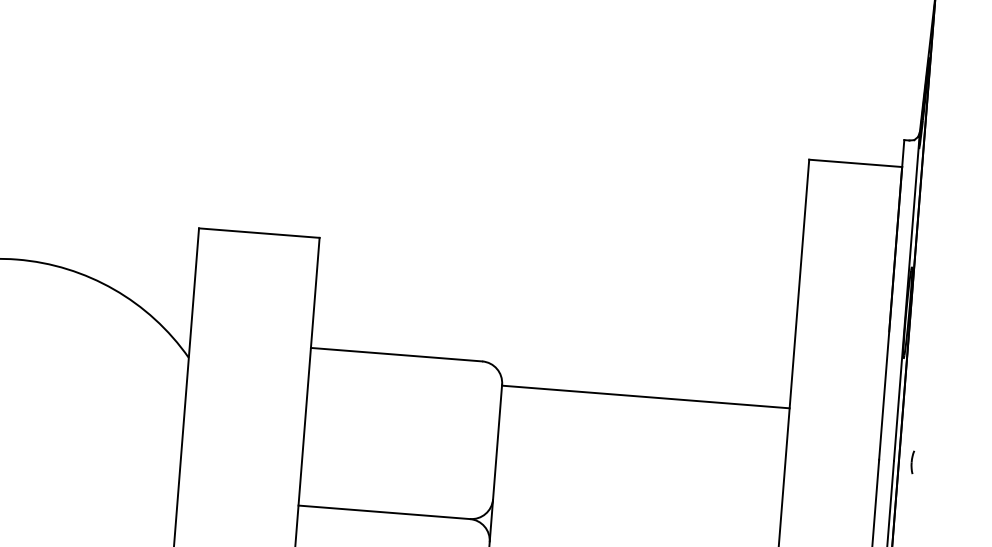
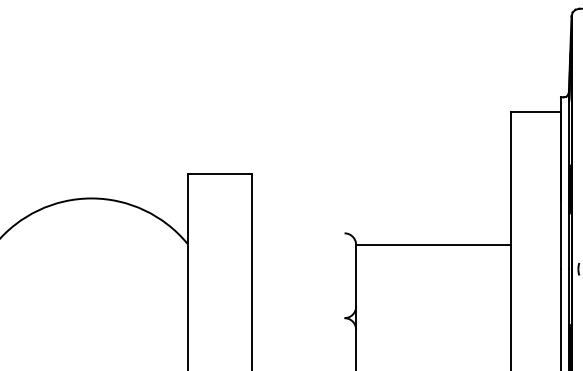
line: (396, 354) -> (298, 233), removed
line: (384, 512) -> (298, 318), removed

